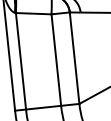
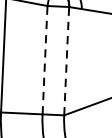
line: (74, 58) -> (66, 61), solid -> dashed
line: (56, 60) -> (45, 60), solid -> dashed

